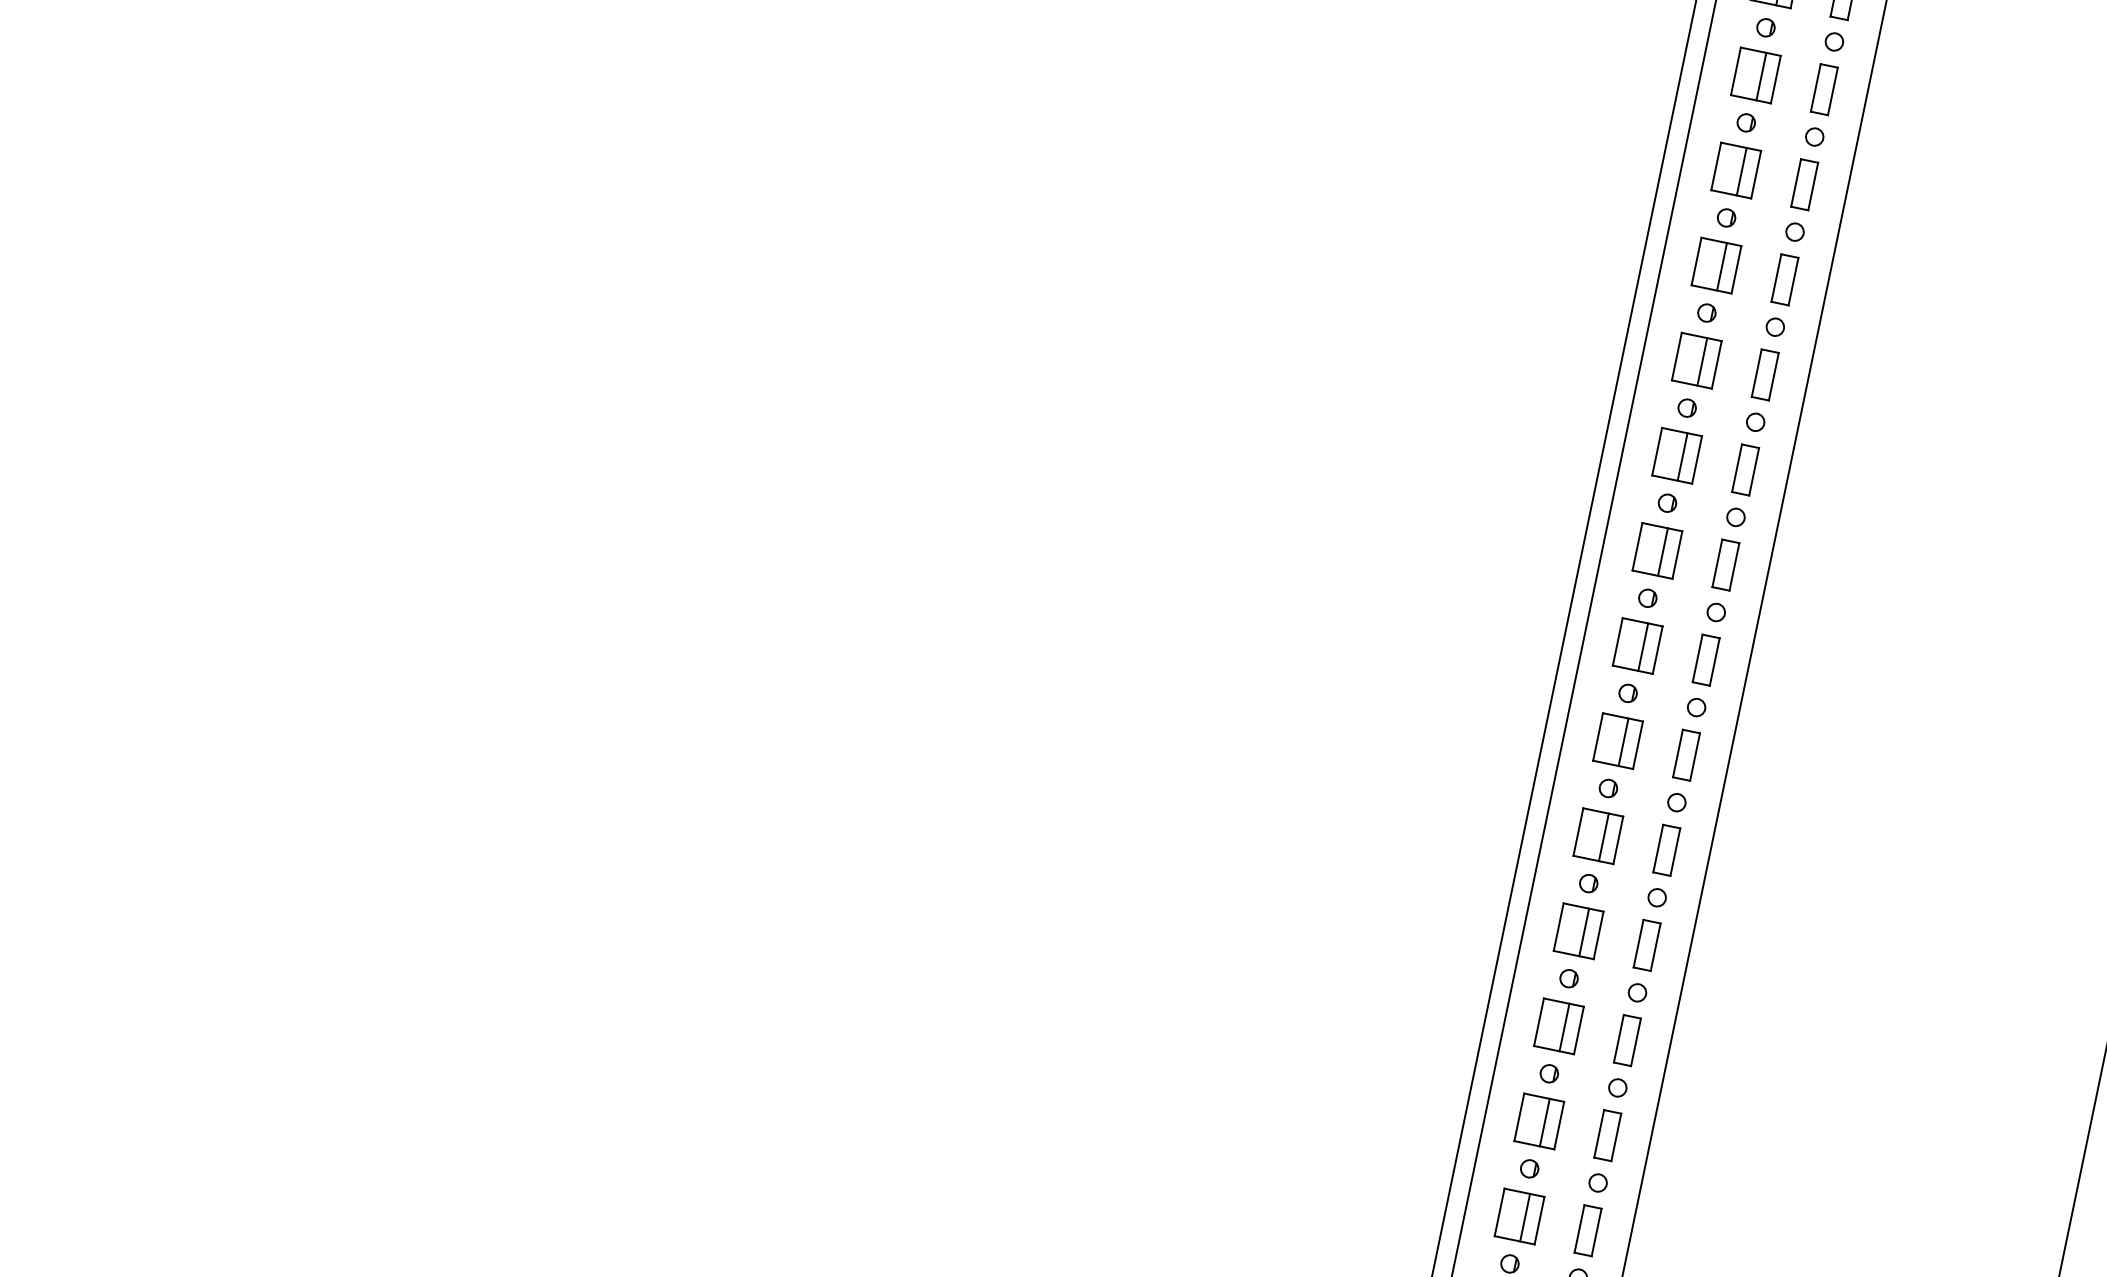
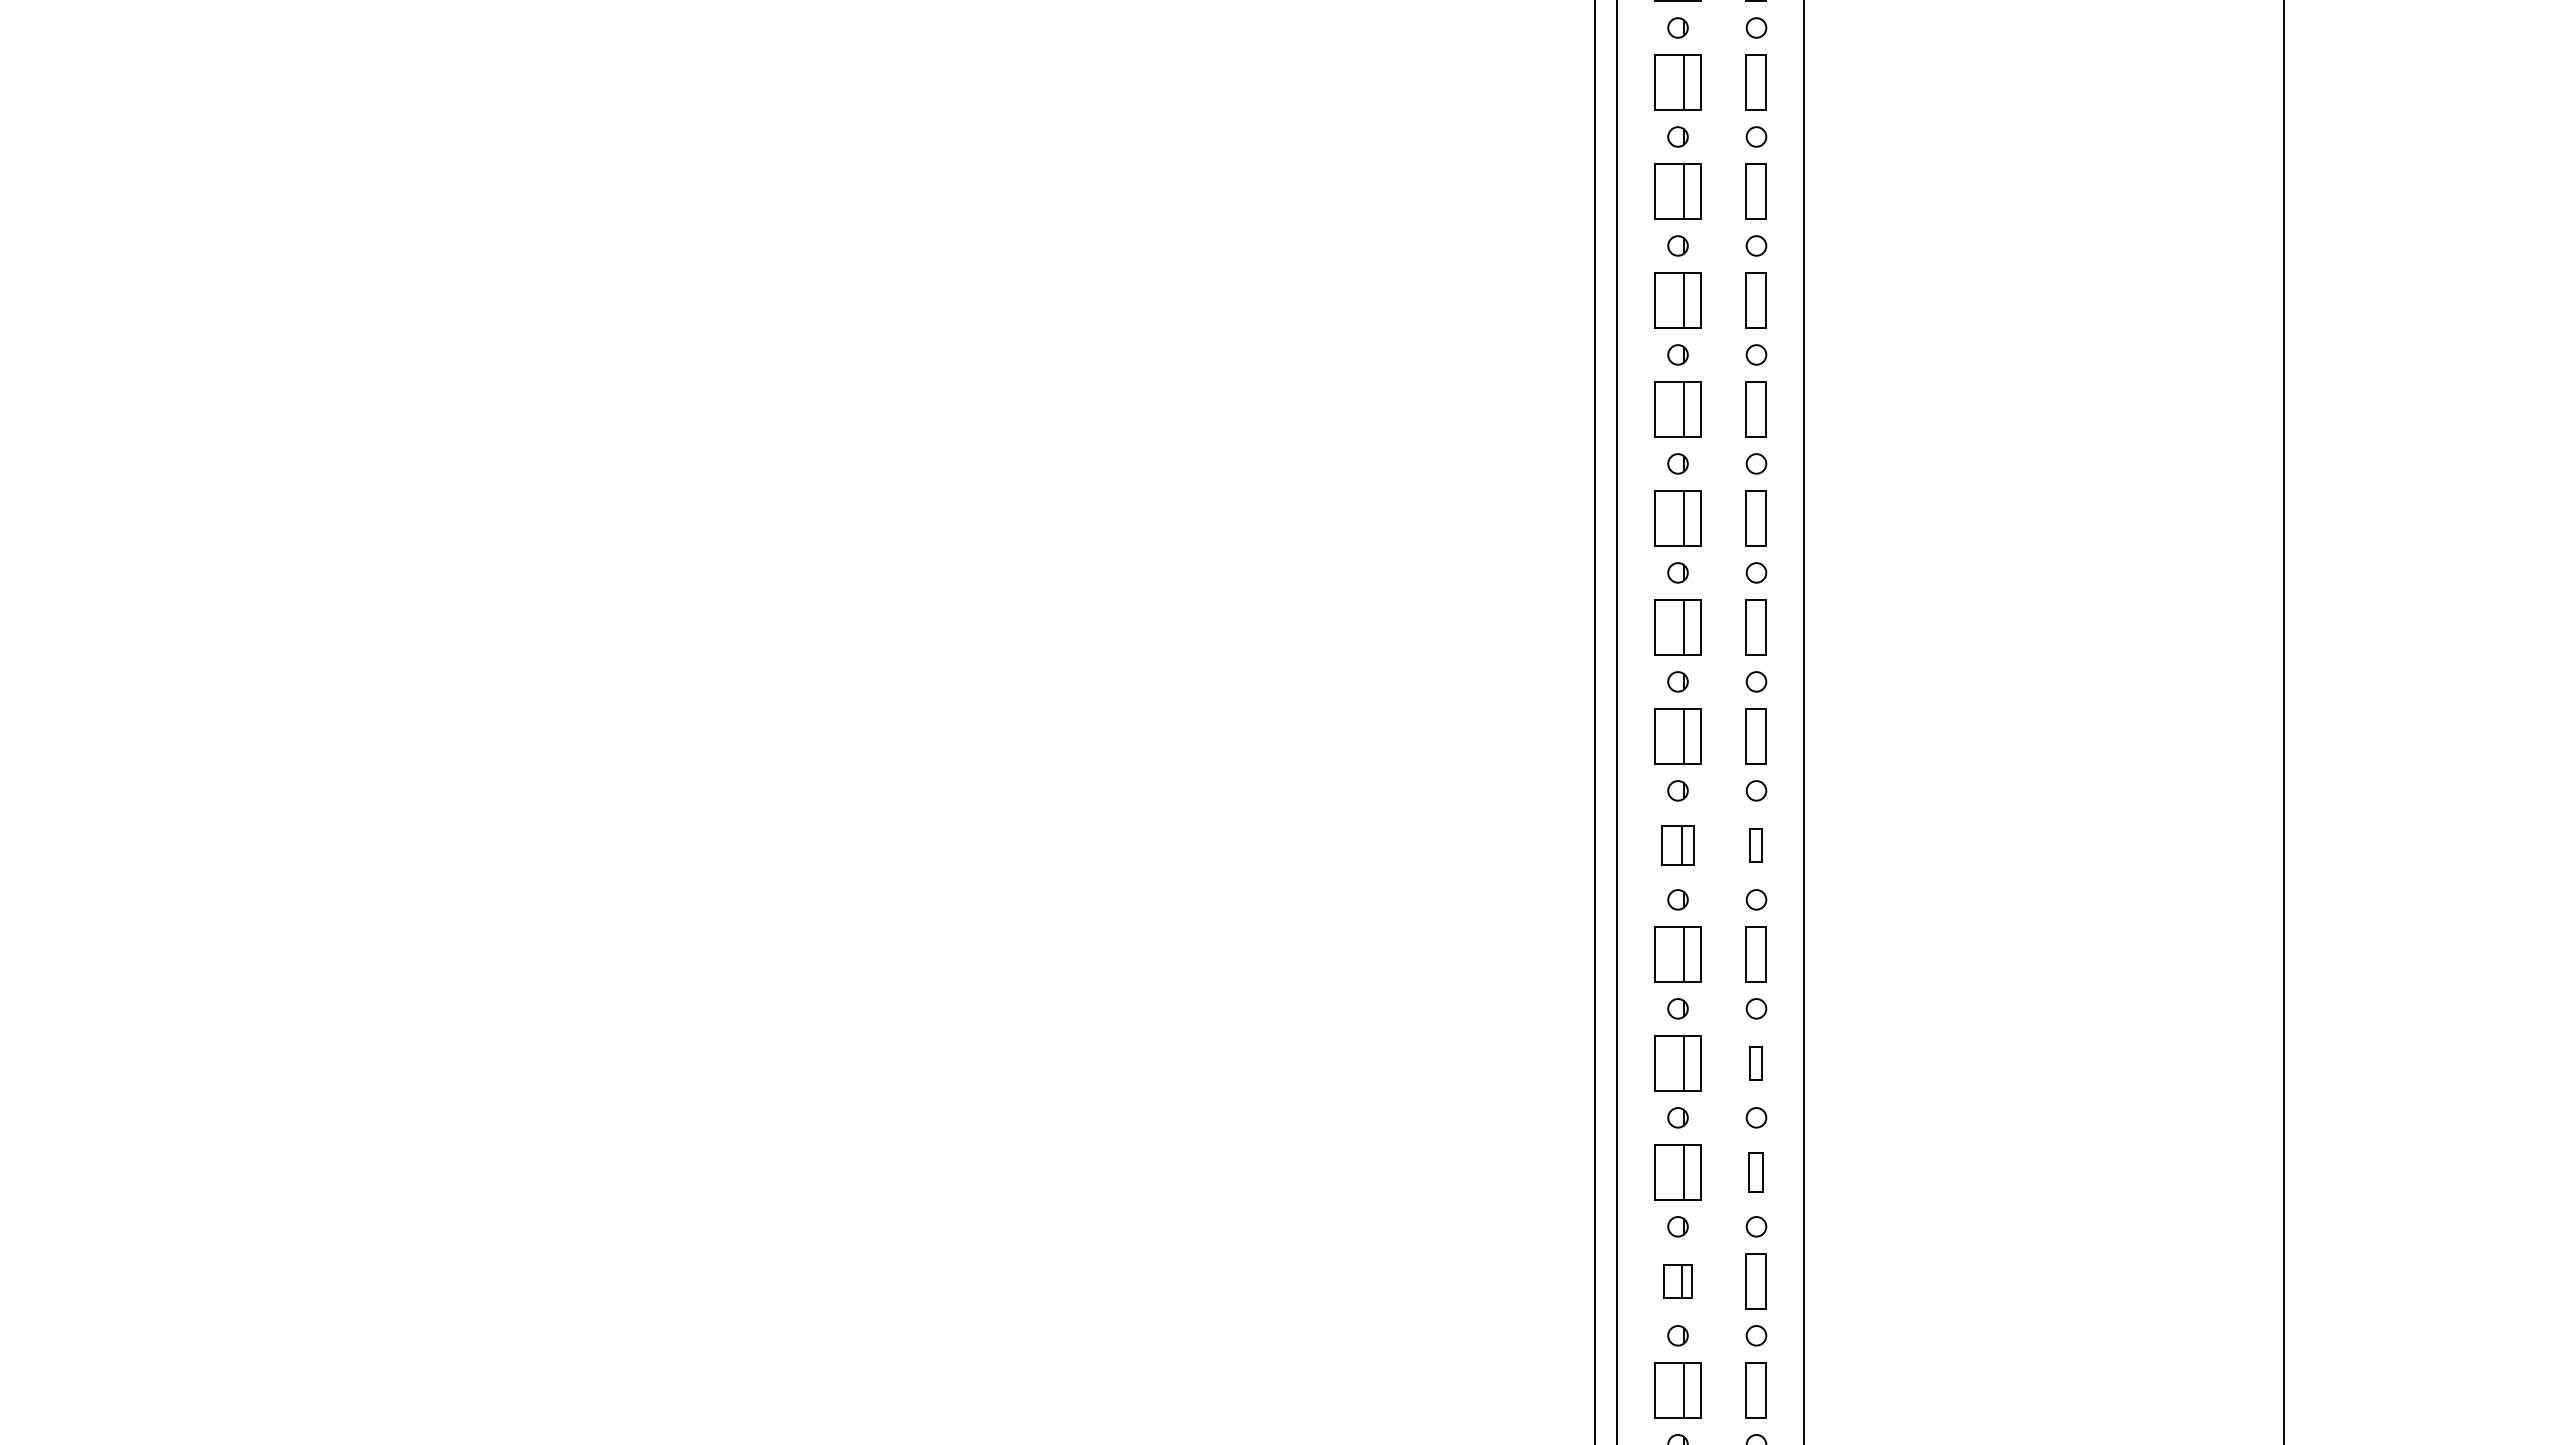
part: (1598, 836) -> (1677, 845), size x0.7
part: (1666, 850) -> (1755, 845), size x0.6
part: (1626, 1040) -> (1755, 1063), size x0.6
part: (1607, 1135) -> (1755, 1172), size x0.7
part: (1519, 1216) -> (1677, 1281), size x0.6

